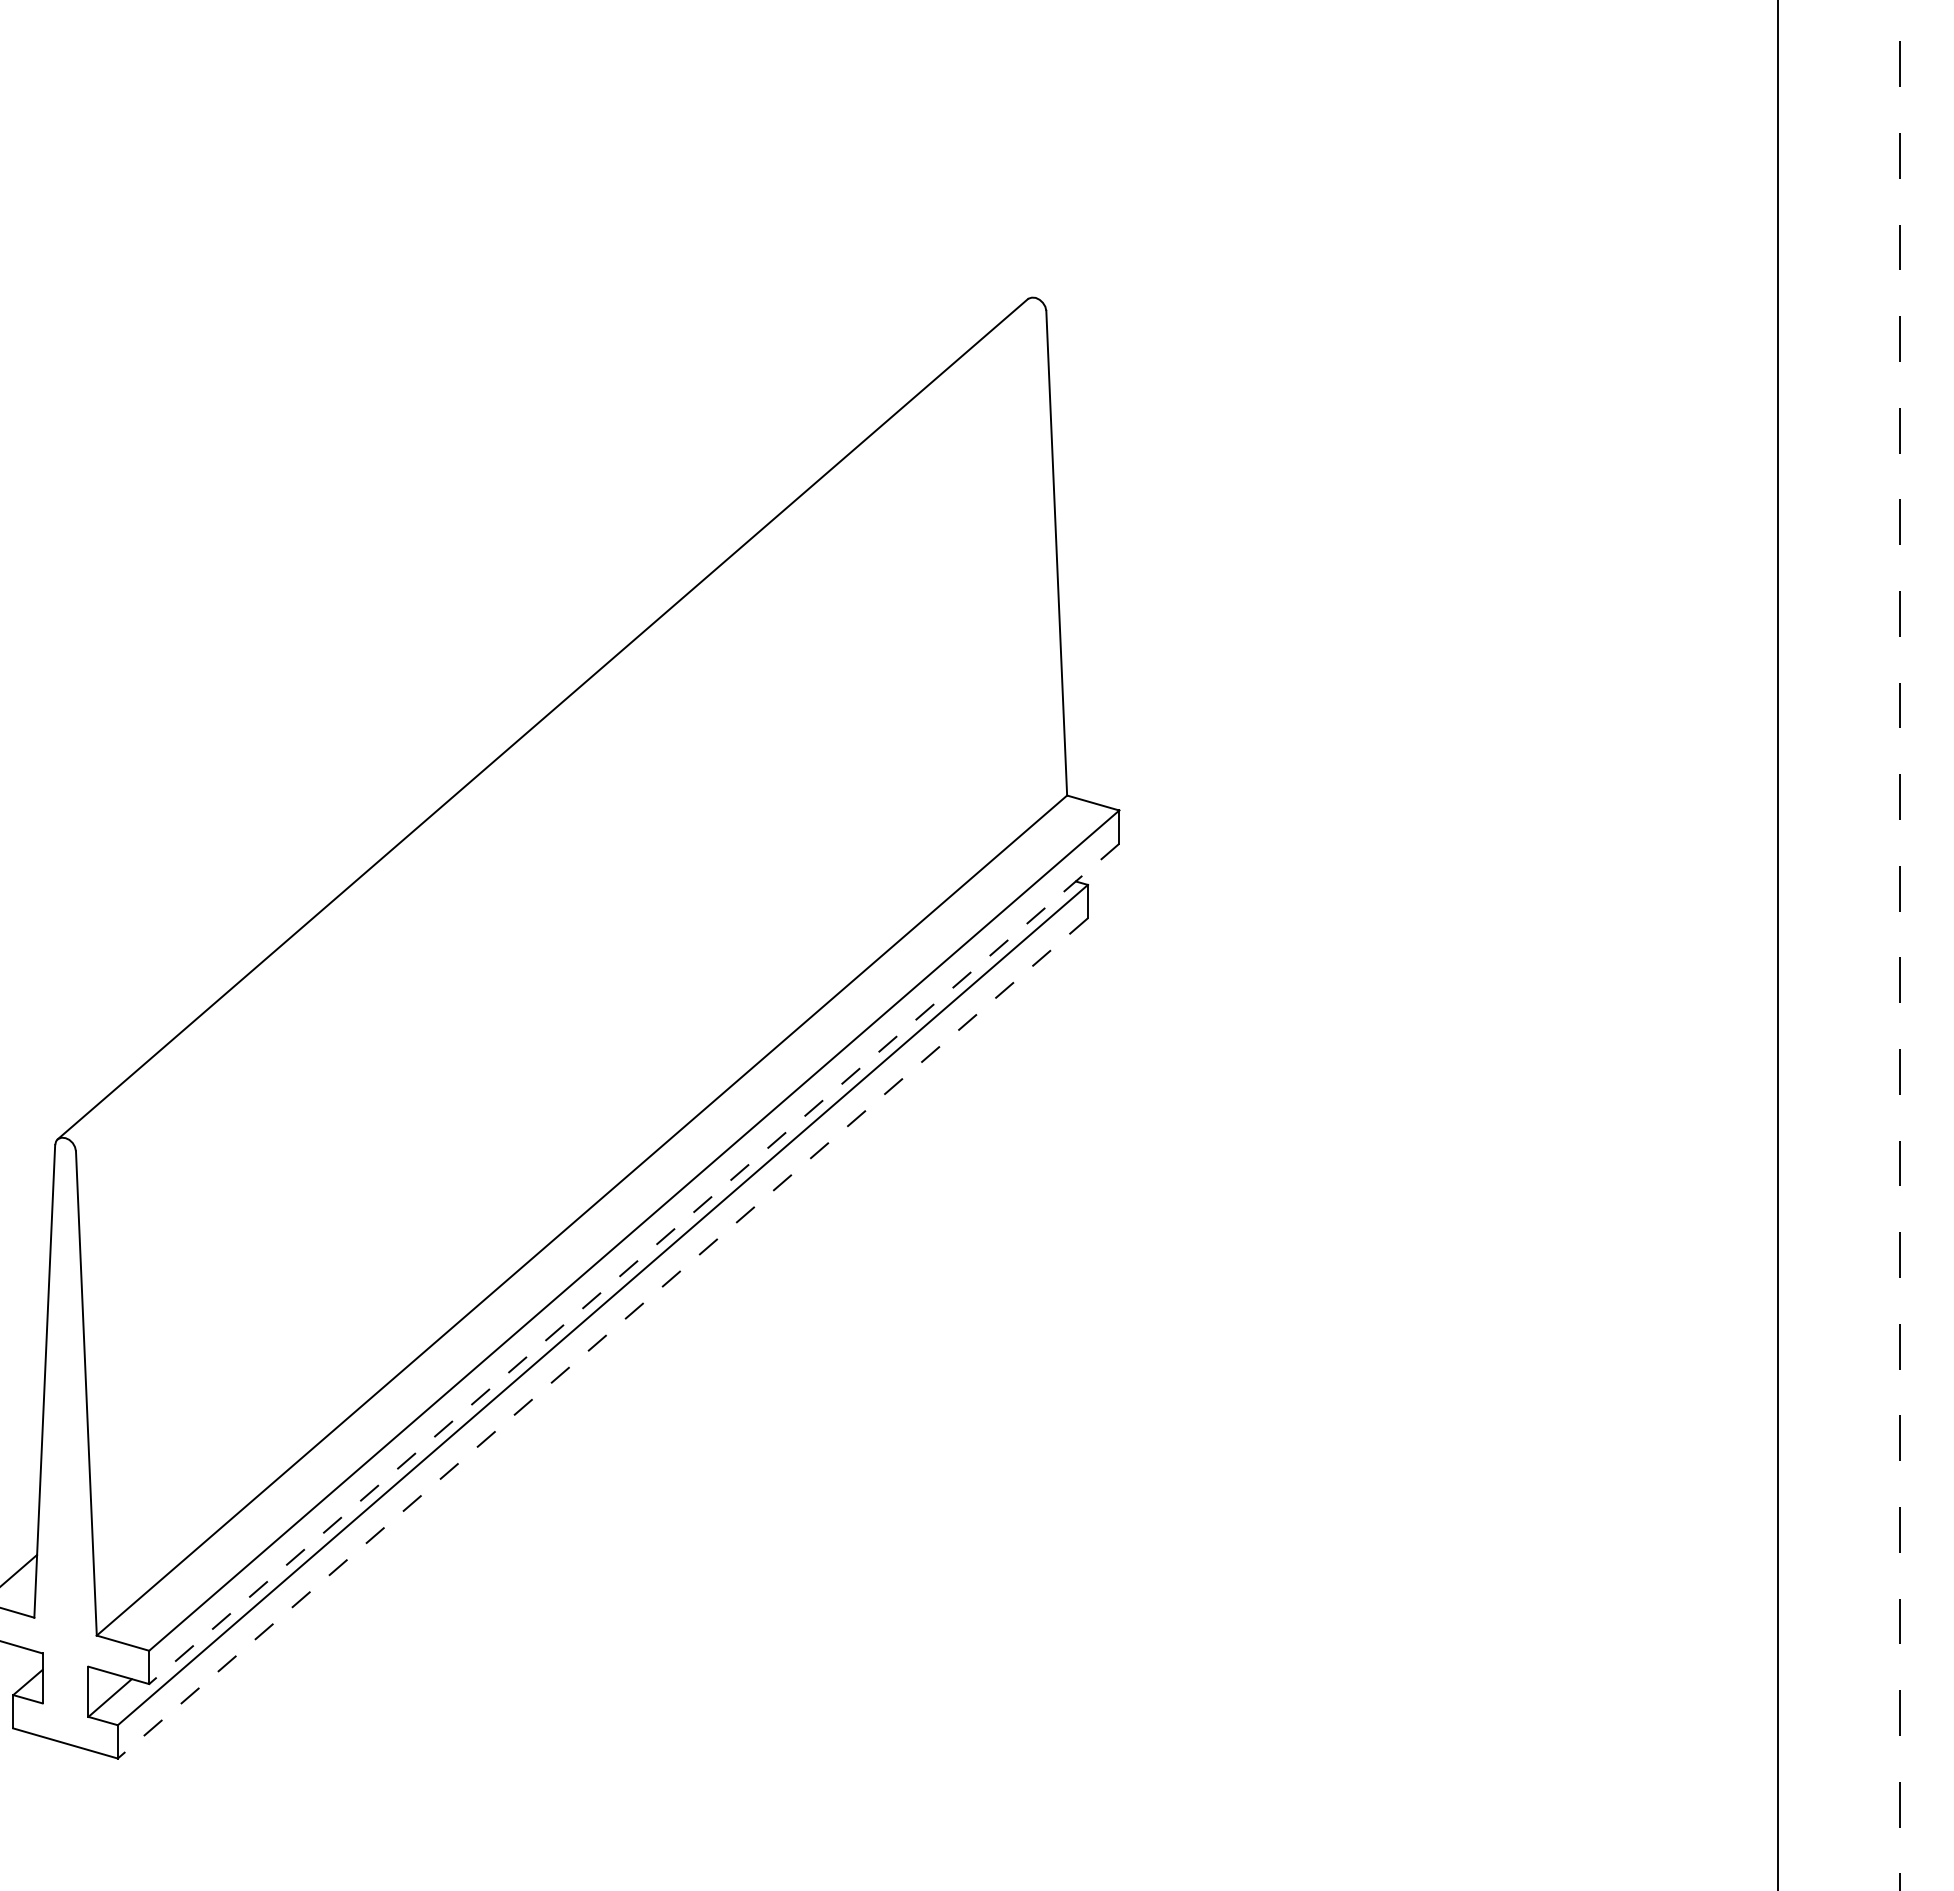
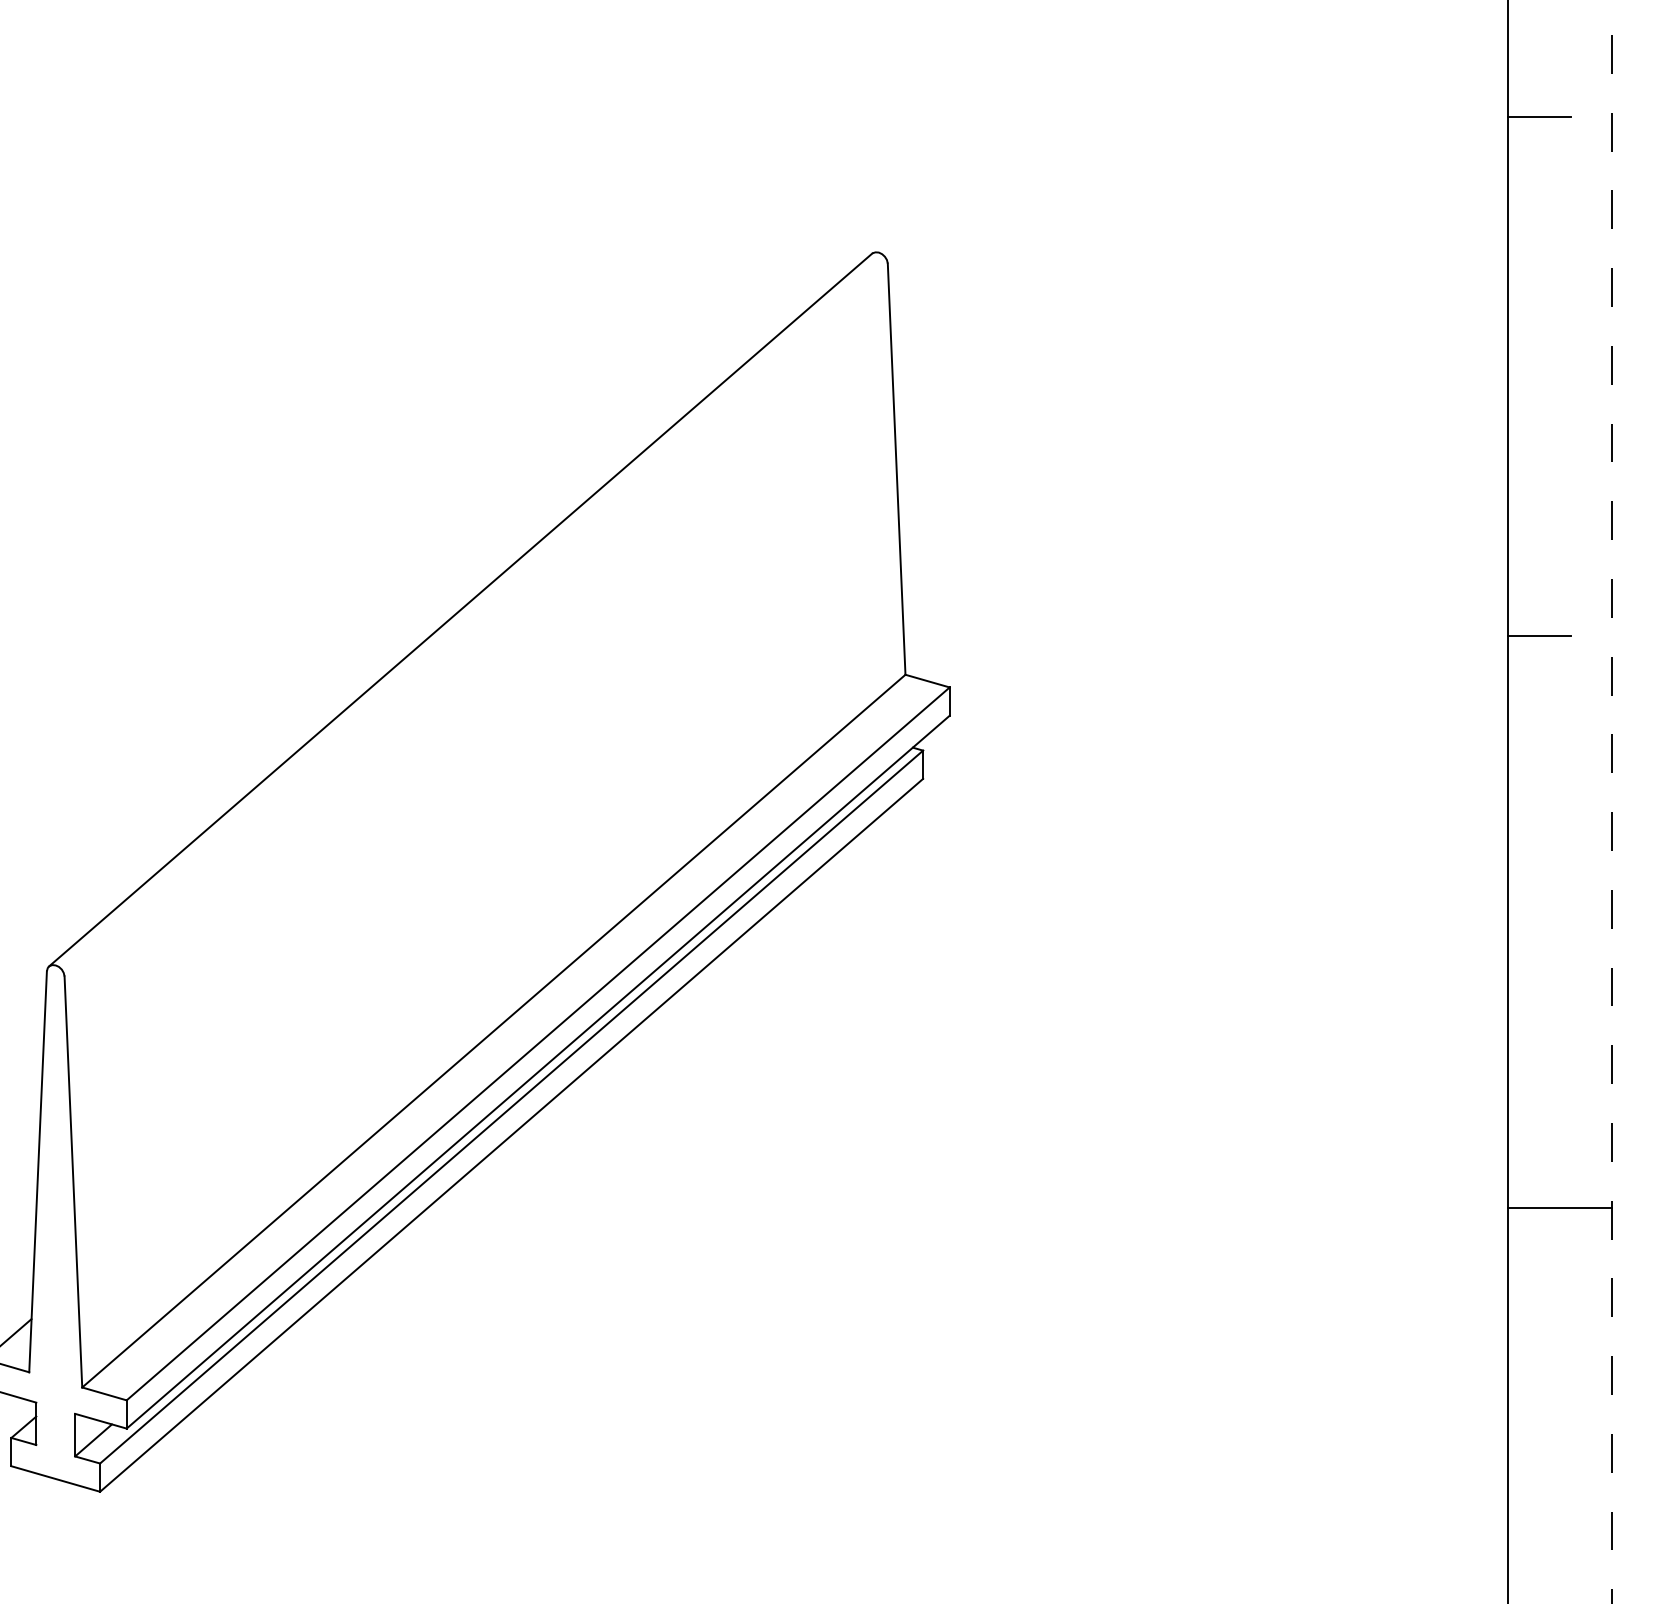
line: (1814, 137) -> (1539, 116), added
line: (1814, 750) -> (1539, 636), added
line: (634, 1263) -> (538, 1071), dashed -> solid
line: (602, 1338) -> (511, 1135), dashed -> solid
line: (1838, 1423) -> (1559, 1207), added

